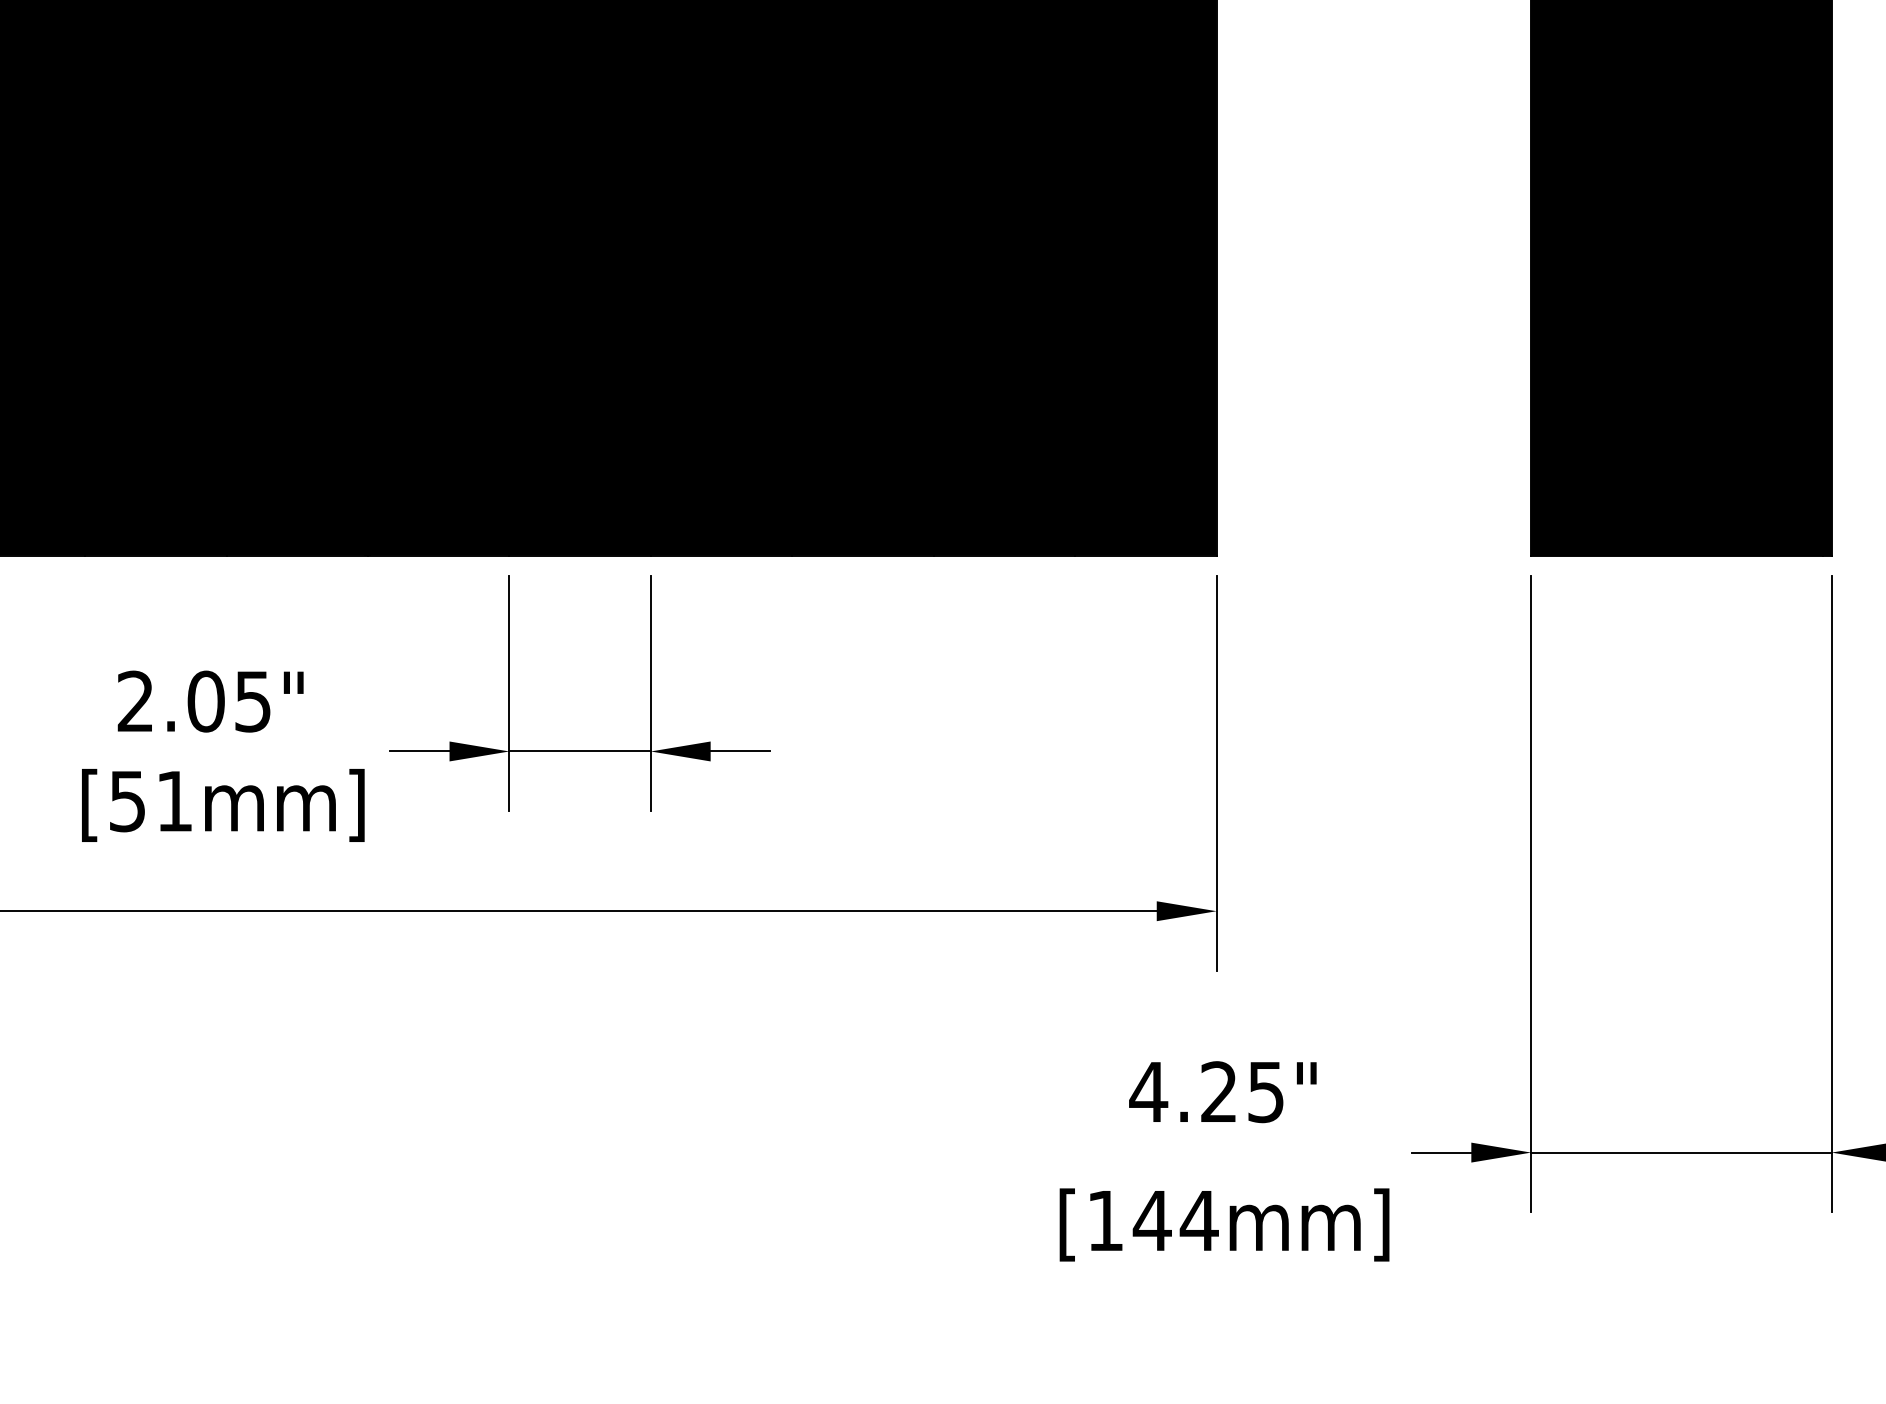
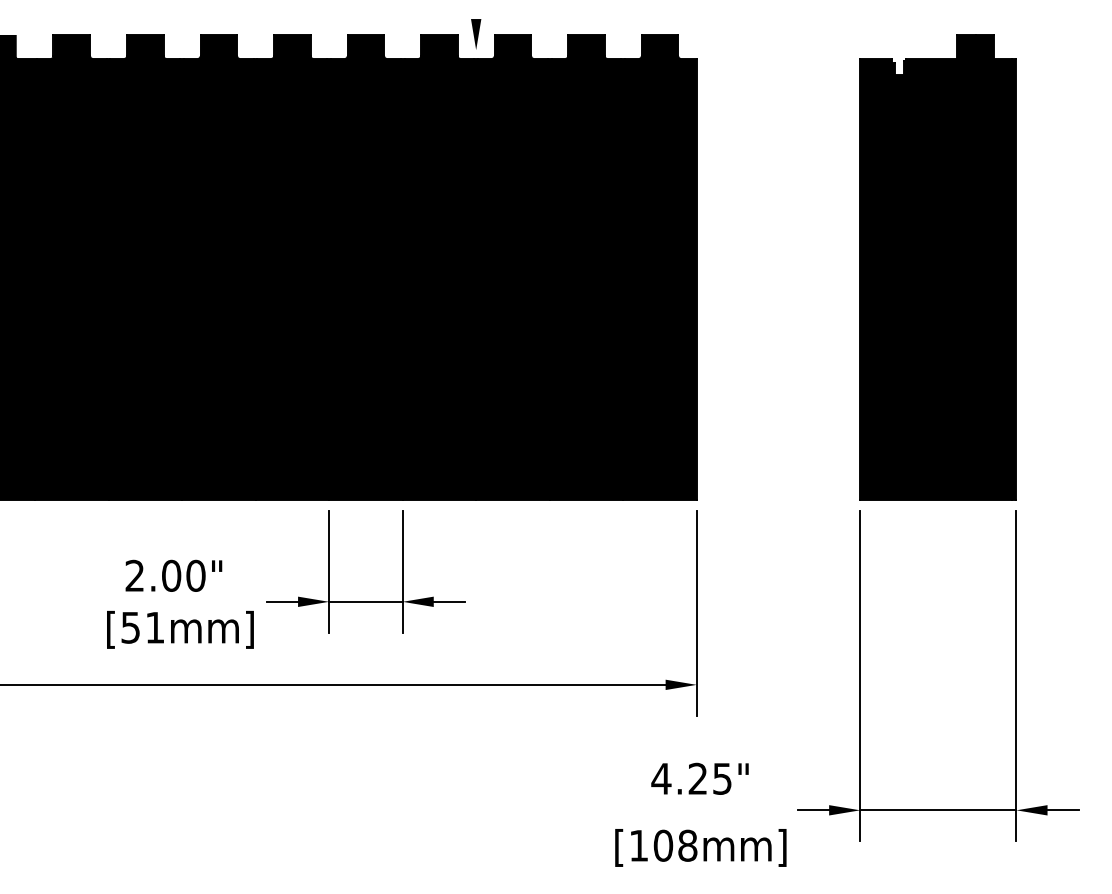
text: (252, 700) -> (195, 575), 2.05" -> 2.00"
text: (1175, 1220) -> (675, 845), [144mm] -> [108mm]

